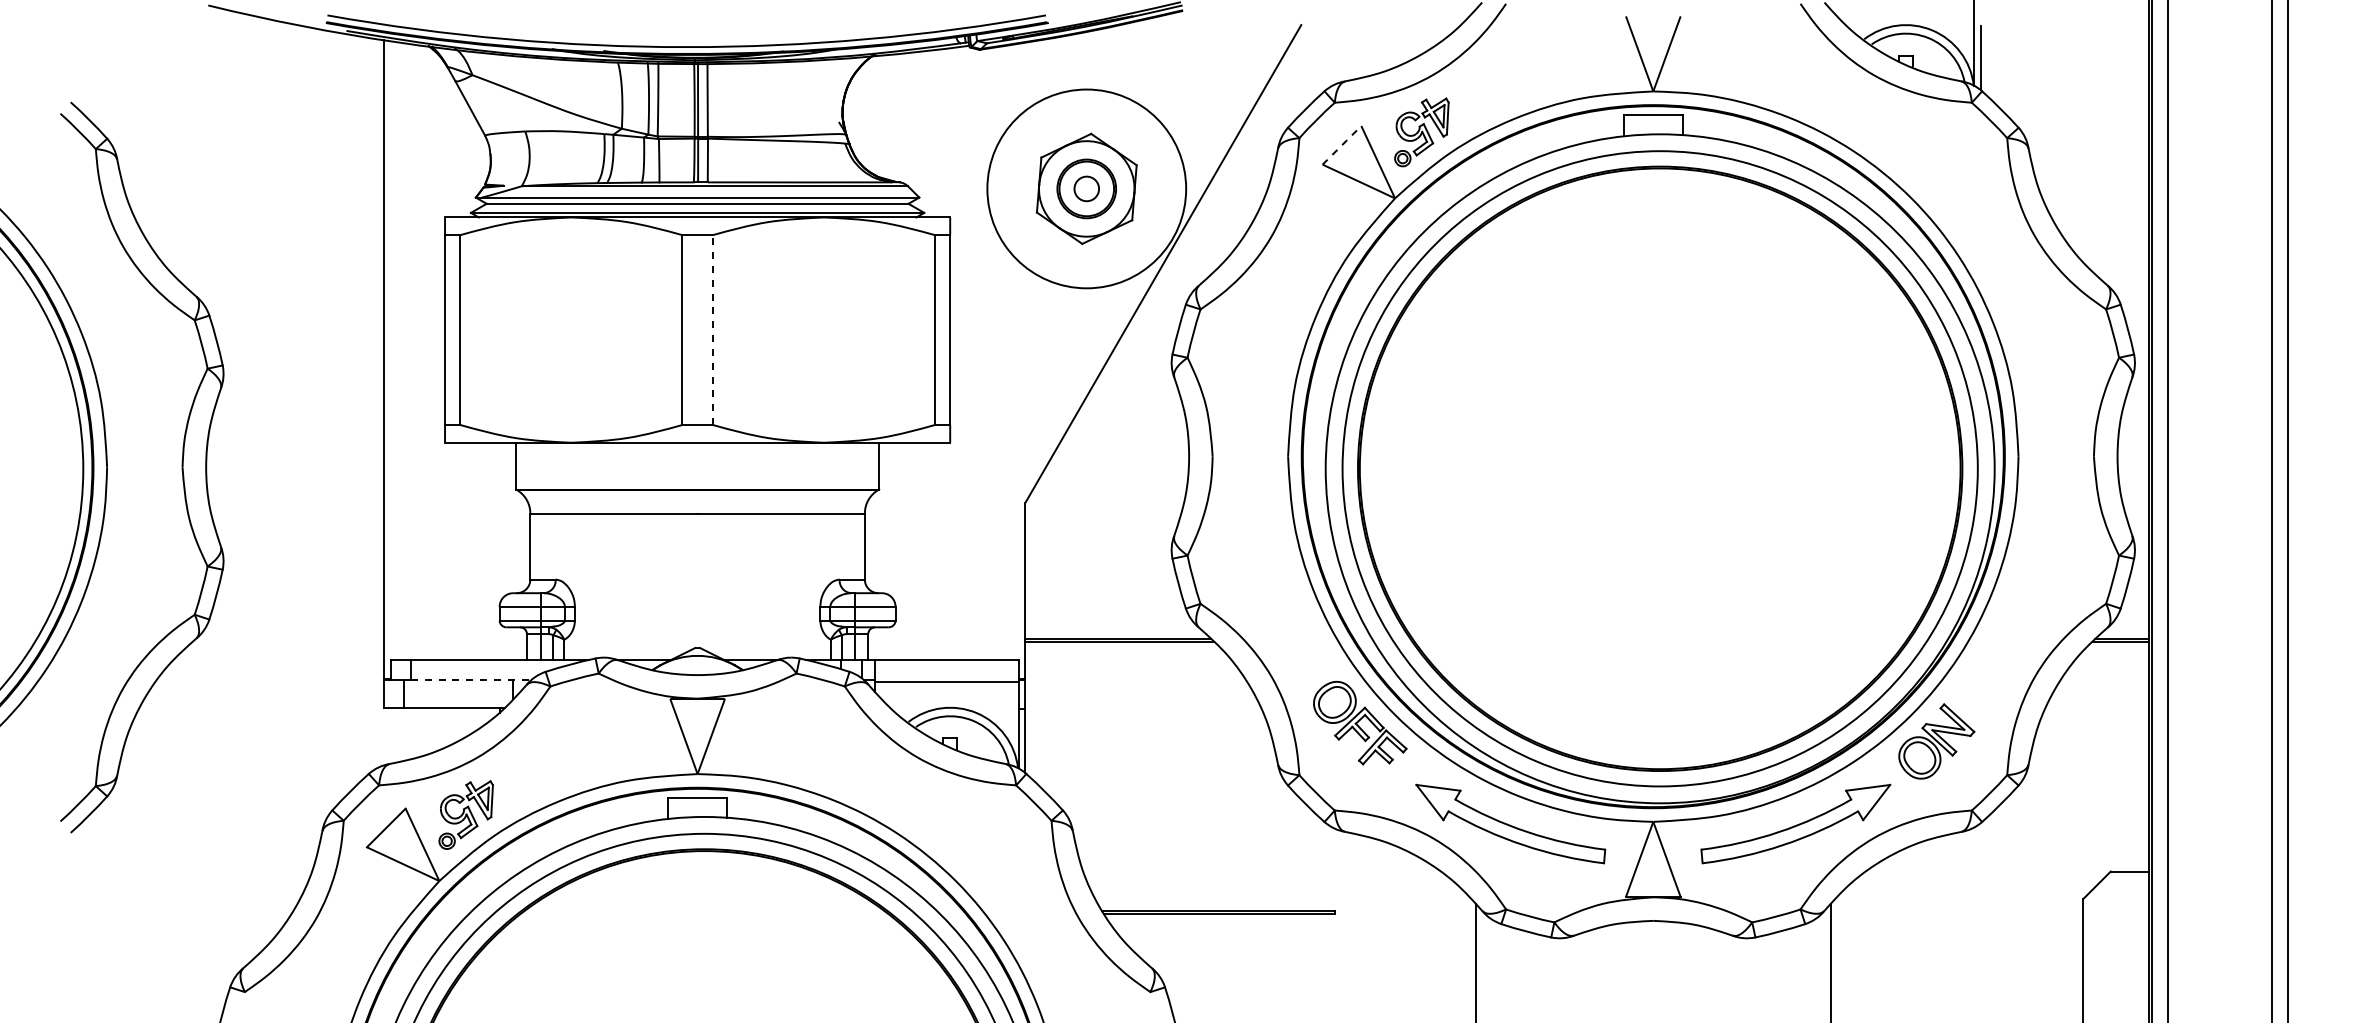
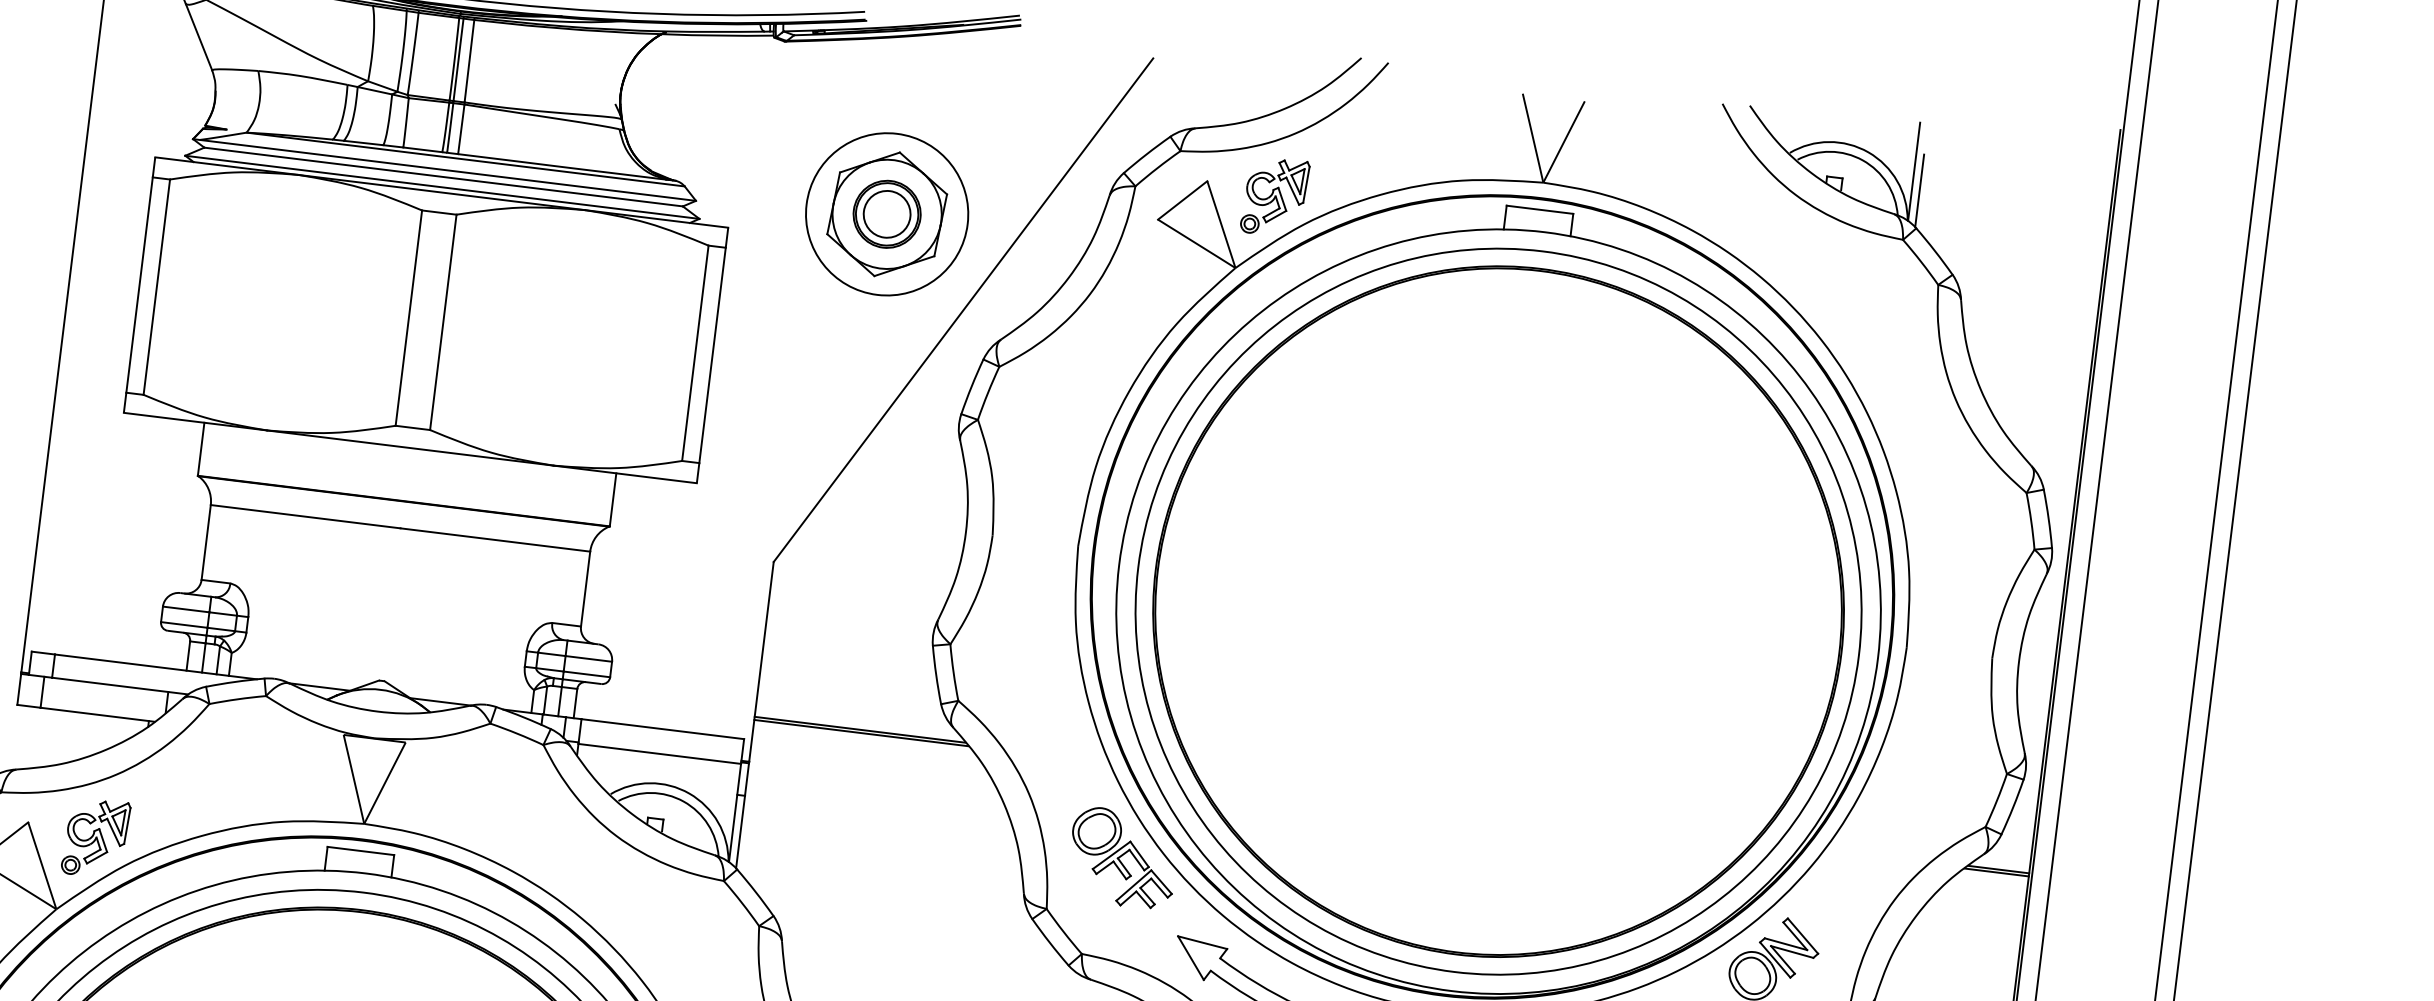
line: (1342, 144) -> (1183, 199), dashed -> solid
circle: (1086, 188) -> (886, 213), size x0.71
circle: (1086, 188) -> (886, 213), size x1.67
line: (712, 330) -> (442, 322), dashed -> solid
line: (470, 680) -> (119, 686), dashed -> solid

